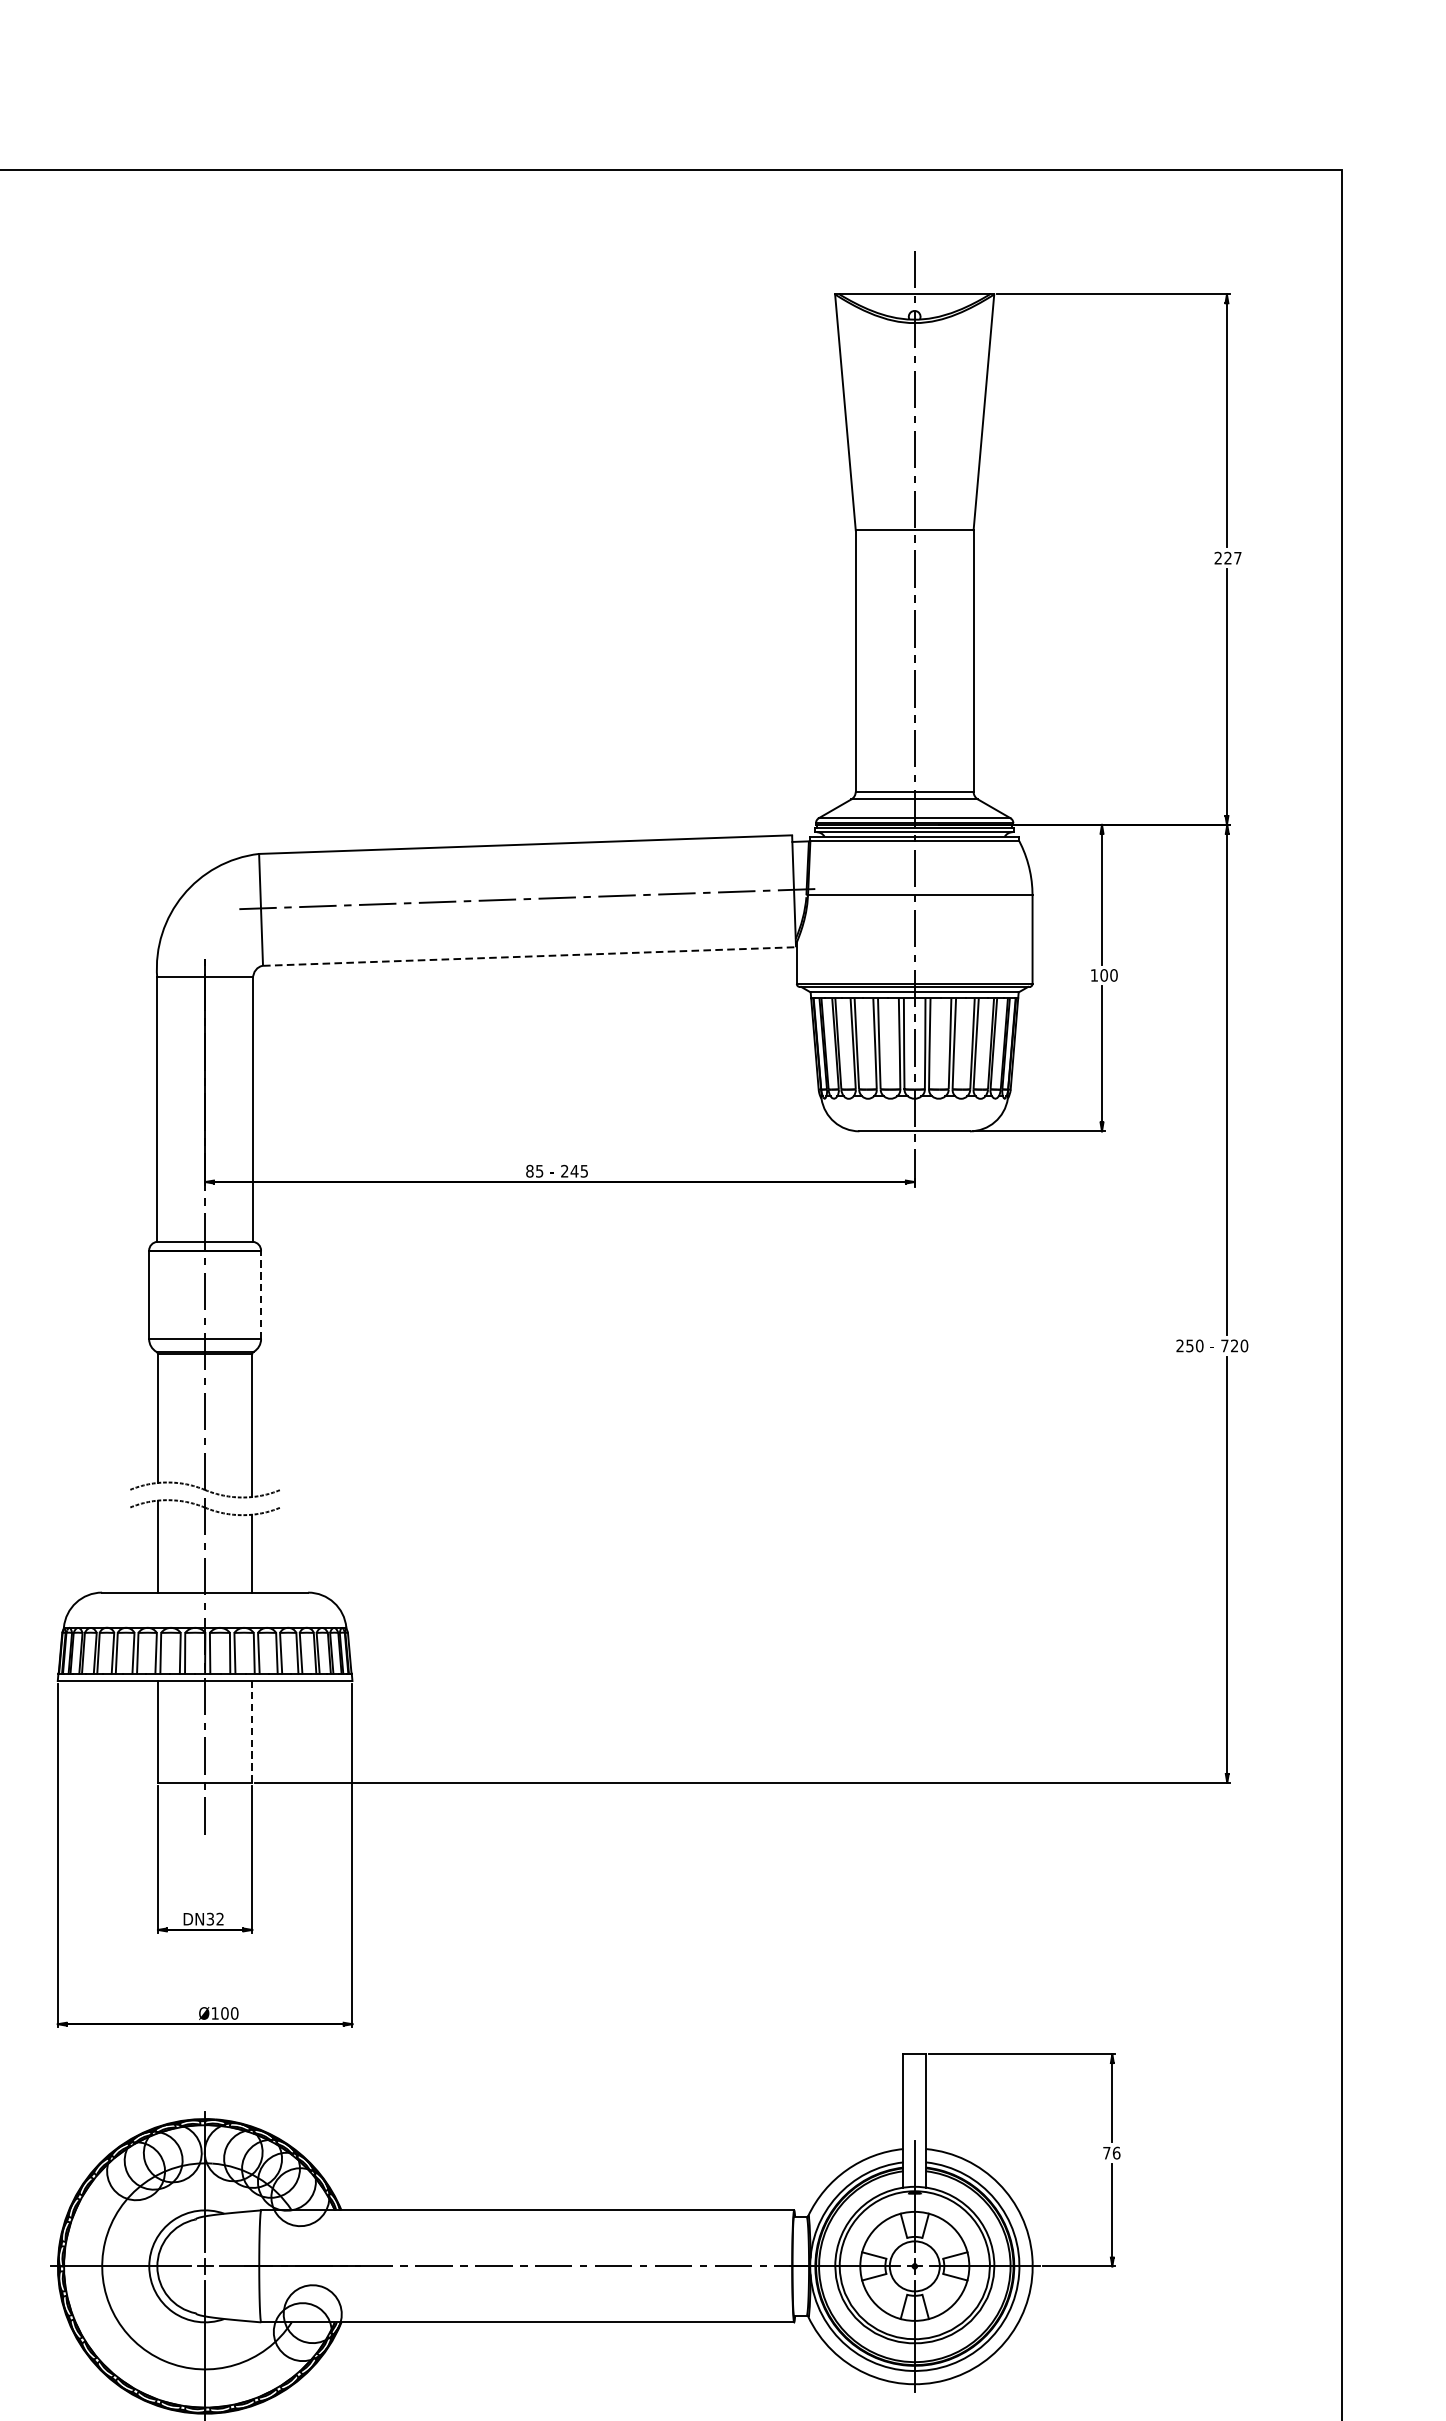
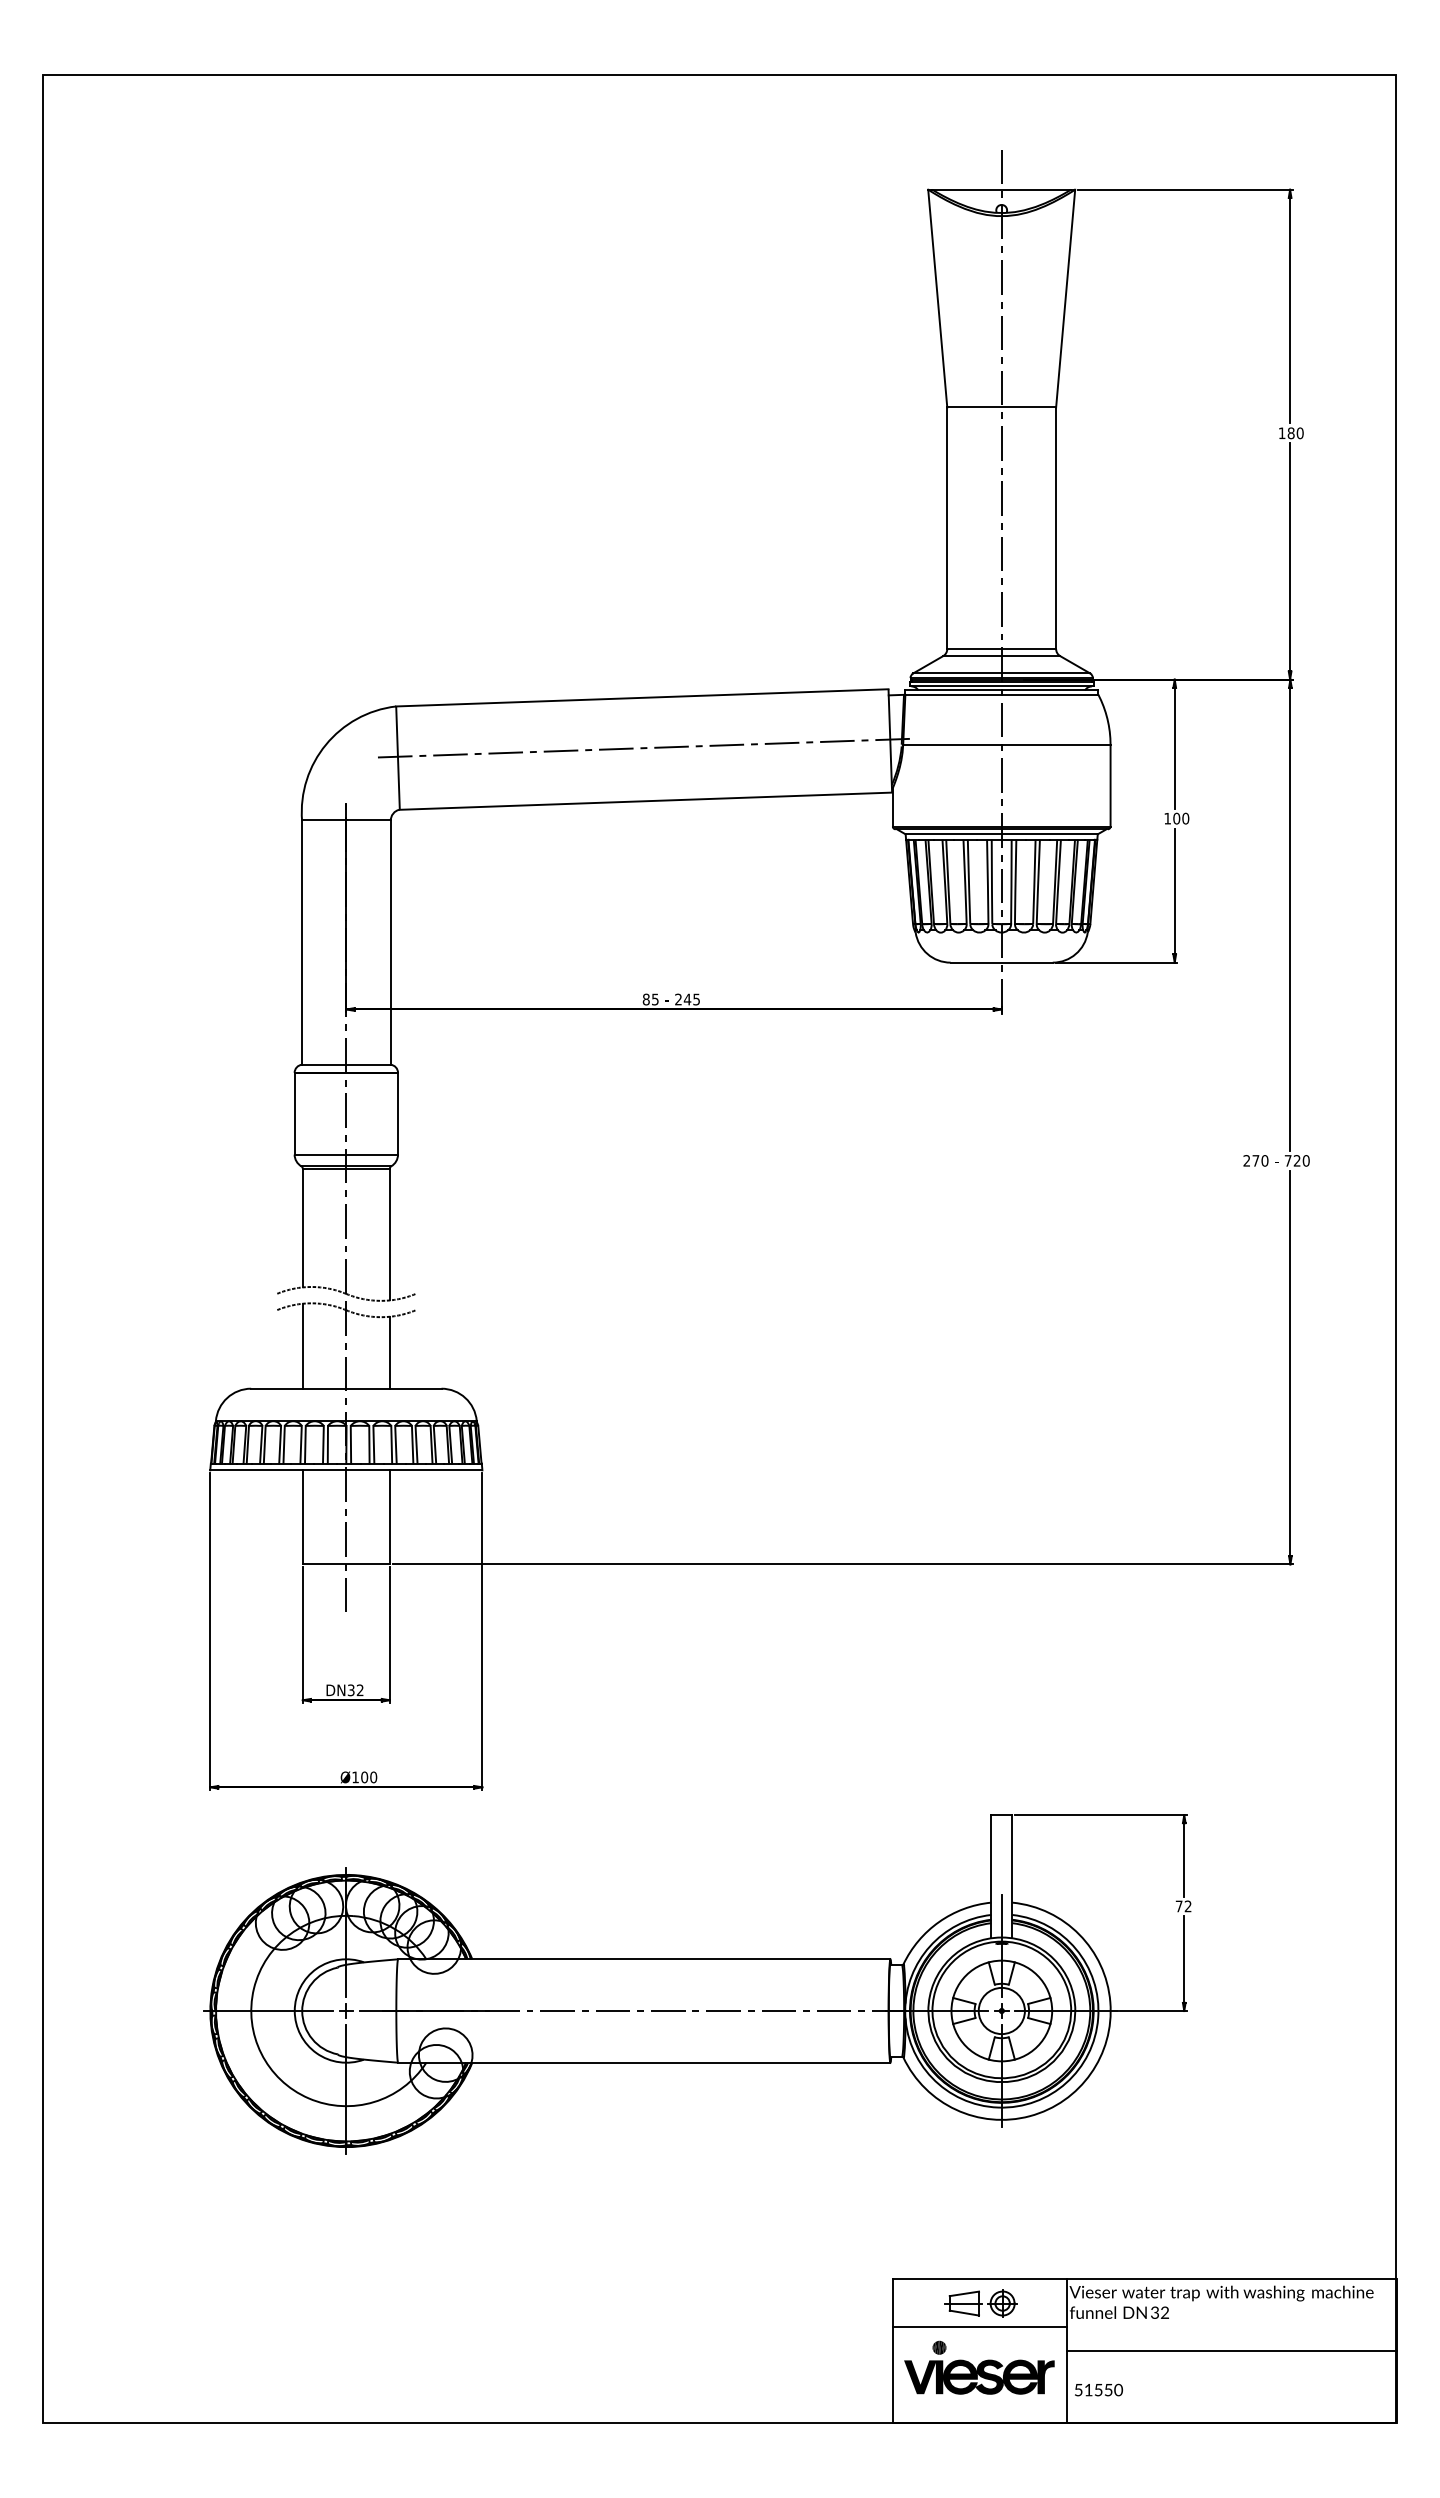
text: (1227, 558) -> (1290, 433), 227 -> 180
line: (530, 956) -> (646, 801), dashed -> solid
line: (261, 1294) -> (398, 1113), dashed -> solid
text: (1189, 1345) -> (1255, 1160), 250 -> 270
line: (251, 1730) -> (389, 1516), dashed -> solid
text: (1115, 2153) -> (1187, 1906), 76 -> 72

